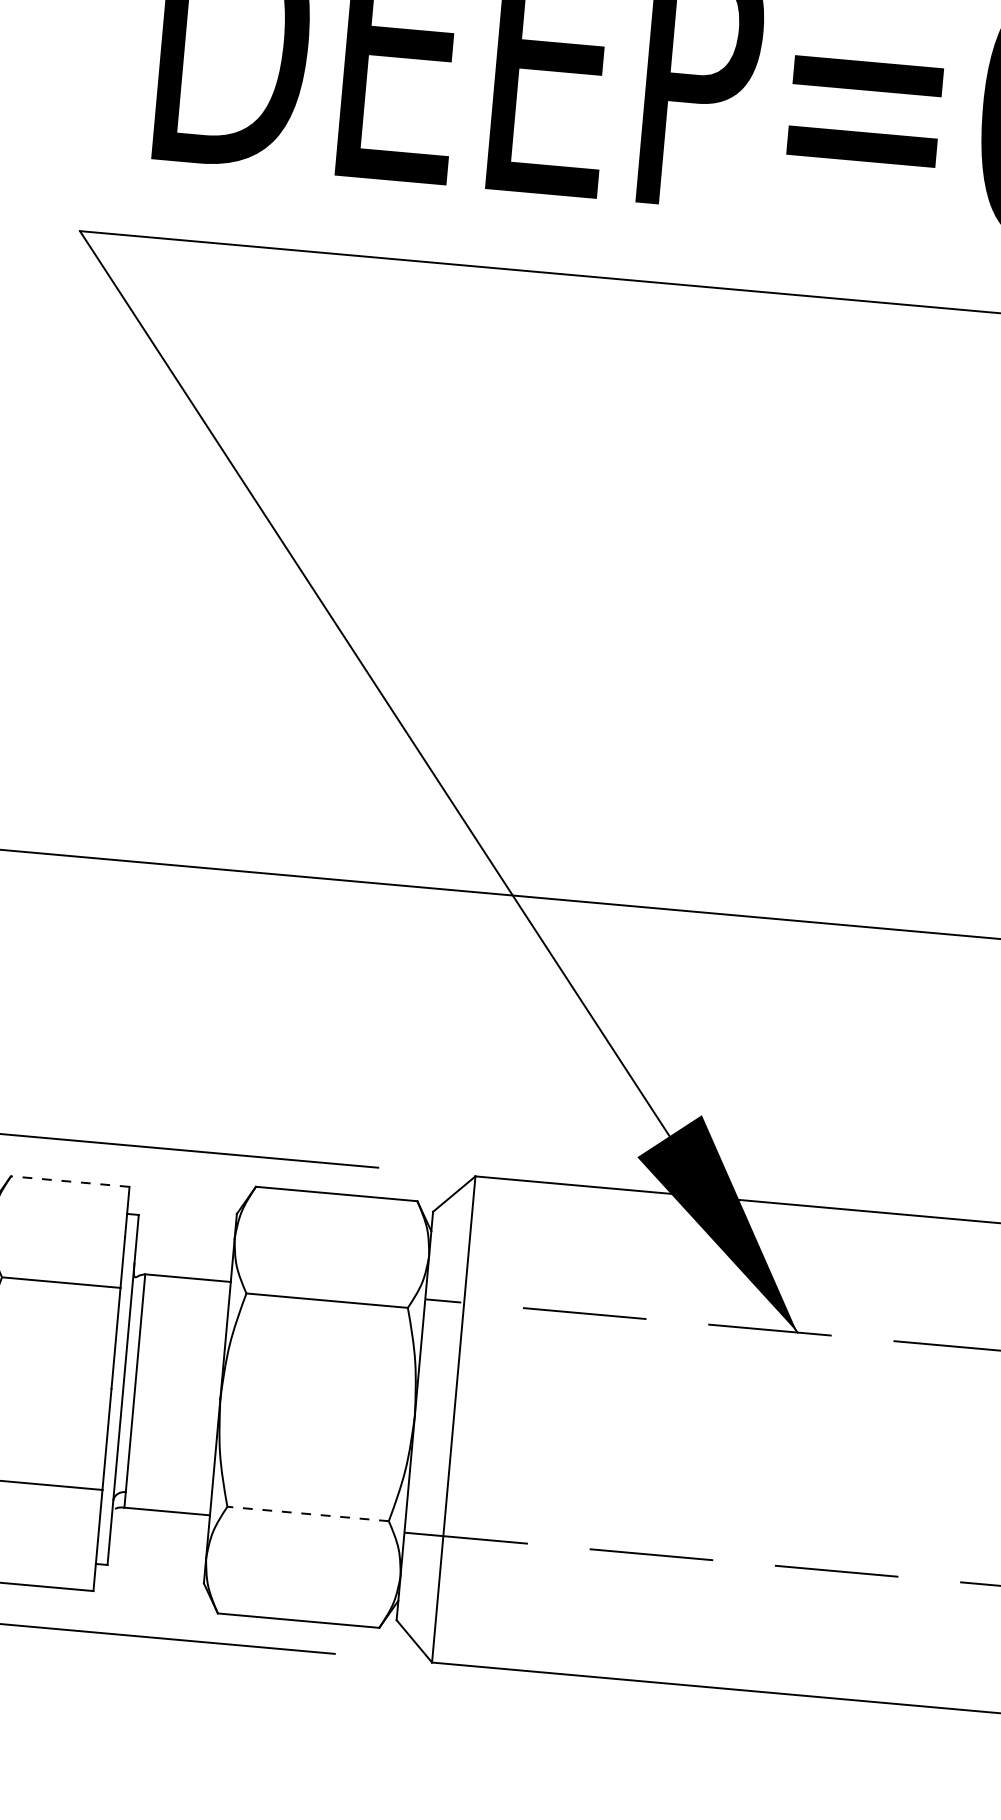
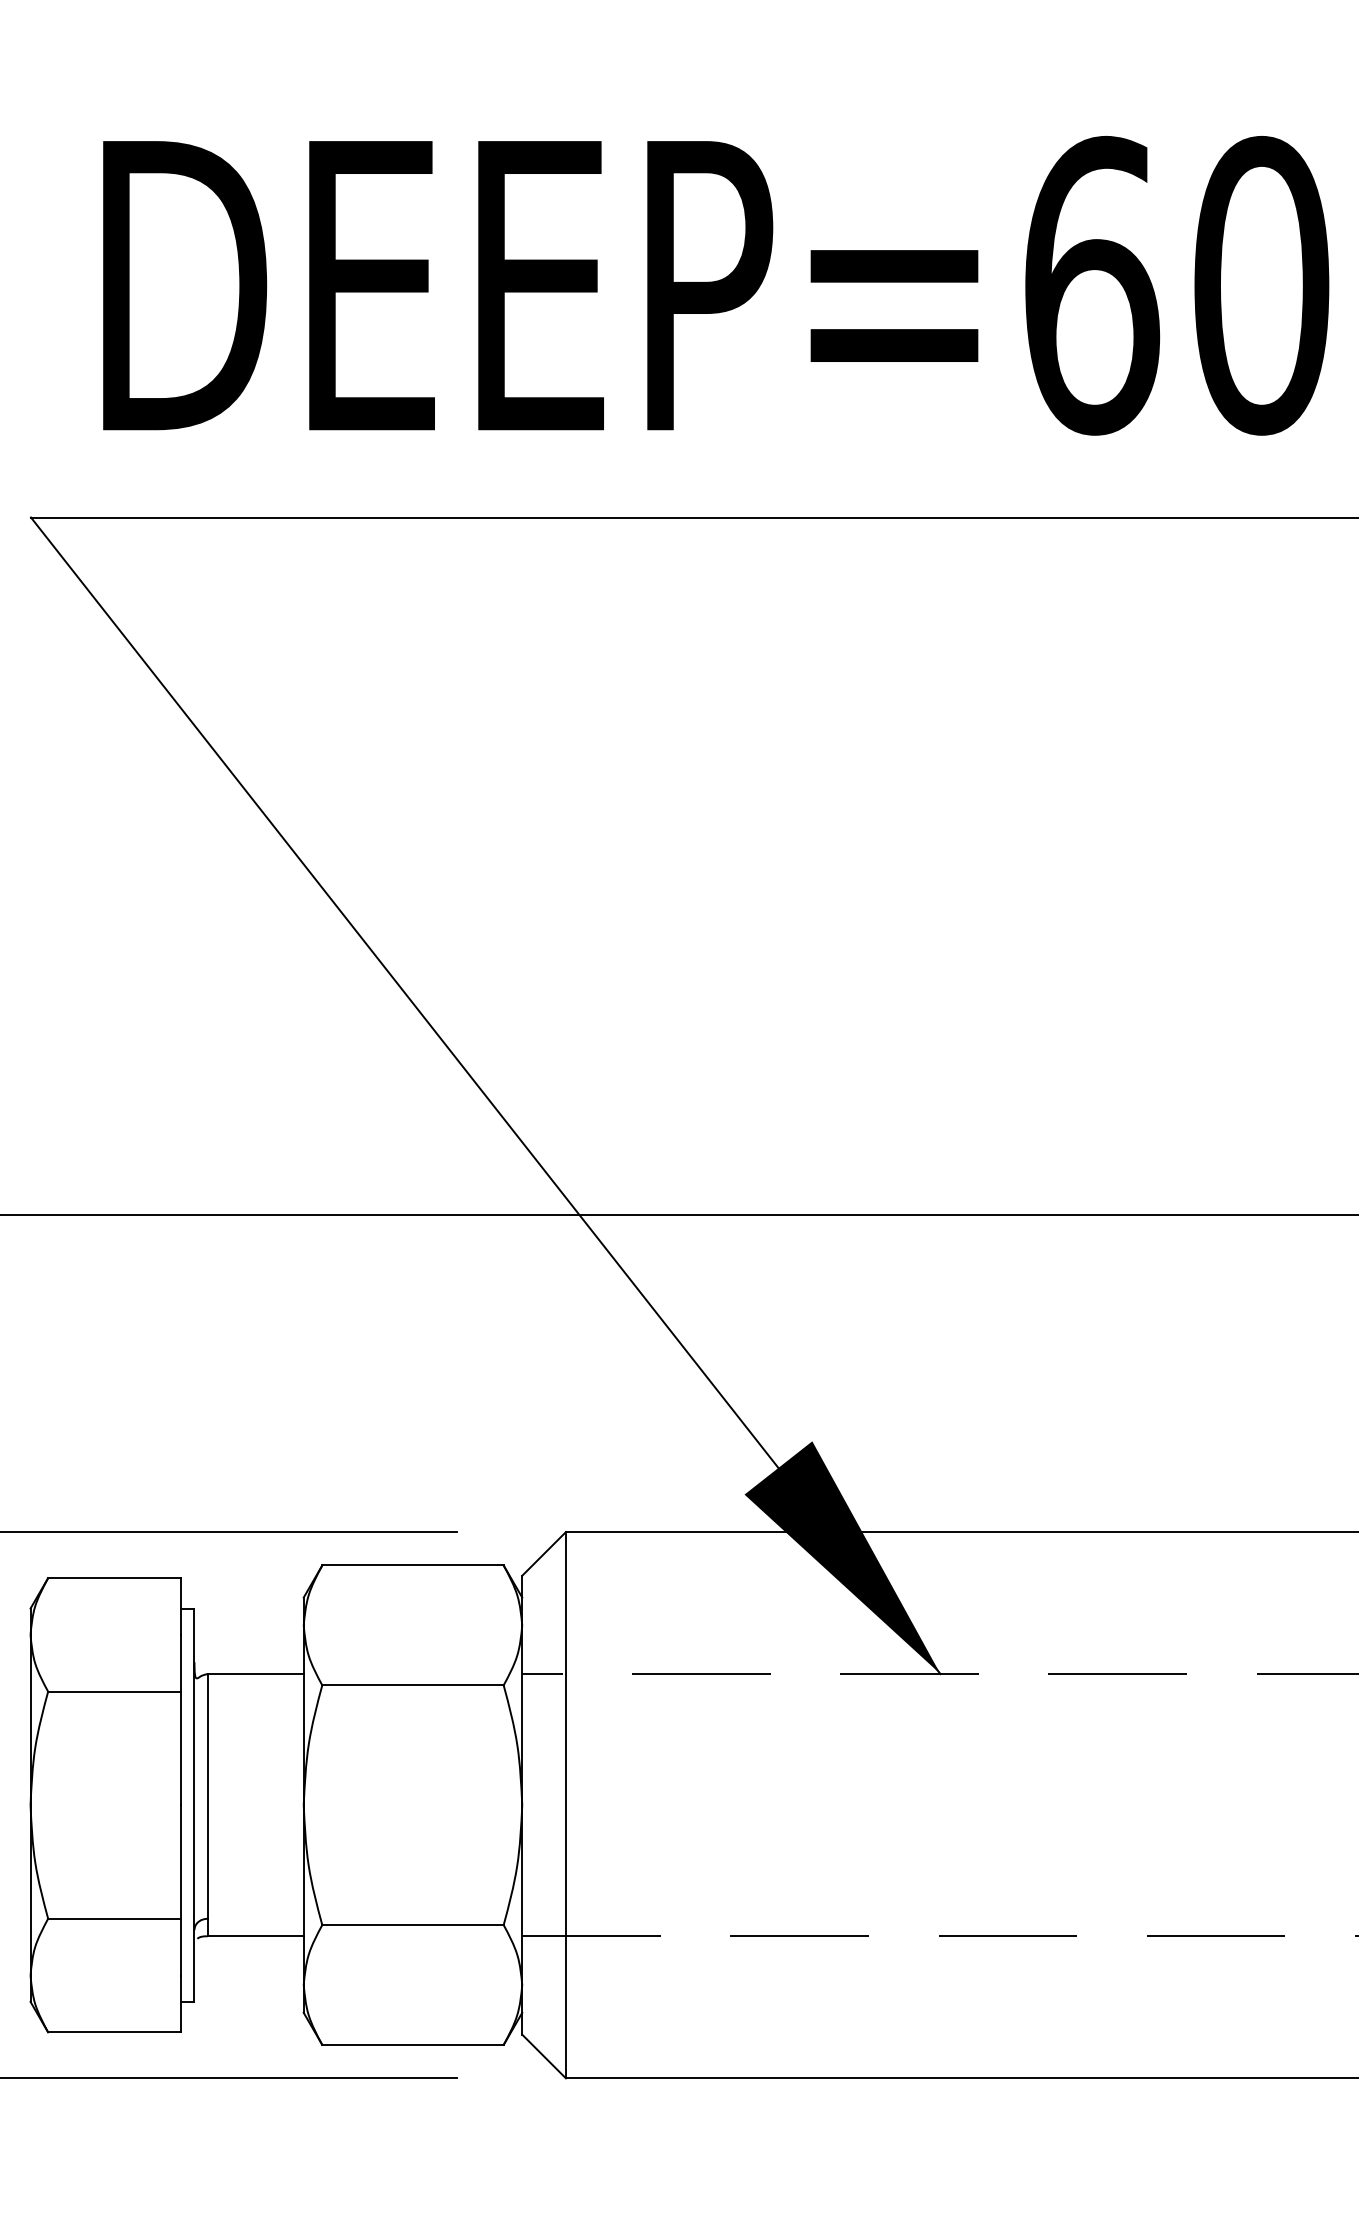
line: (70, 1181) -> (114, 1578), dashed -> solid
line: (307, 1514) -> (412, 1925), dashed -> solid

